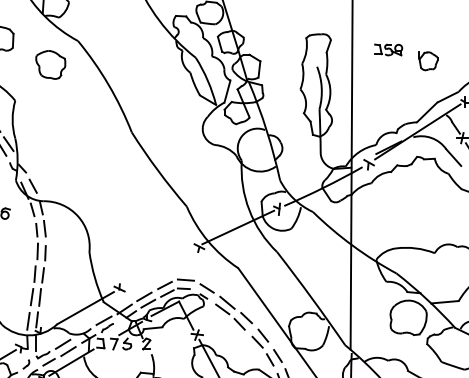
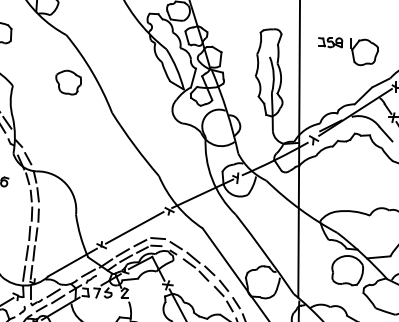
part: (427, 60) -> (363, 51), size x1.67
part: (50, 64) -> (68, 82), moved
line: (158, 267) -> (134, 227), added

